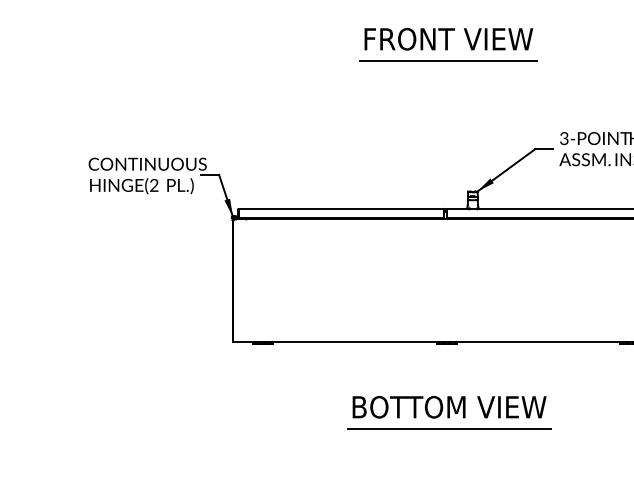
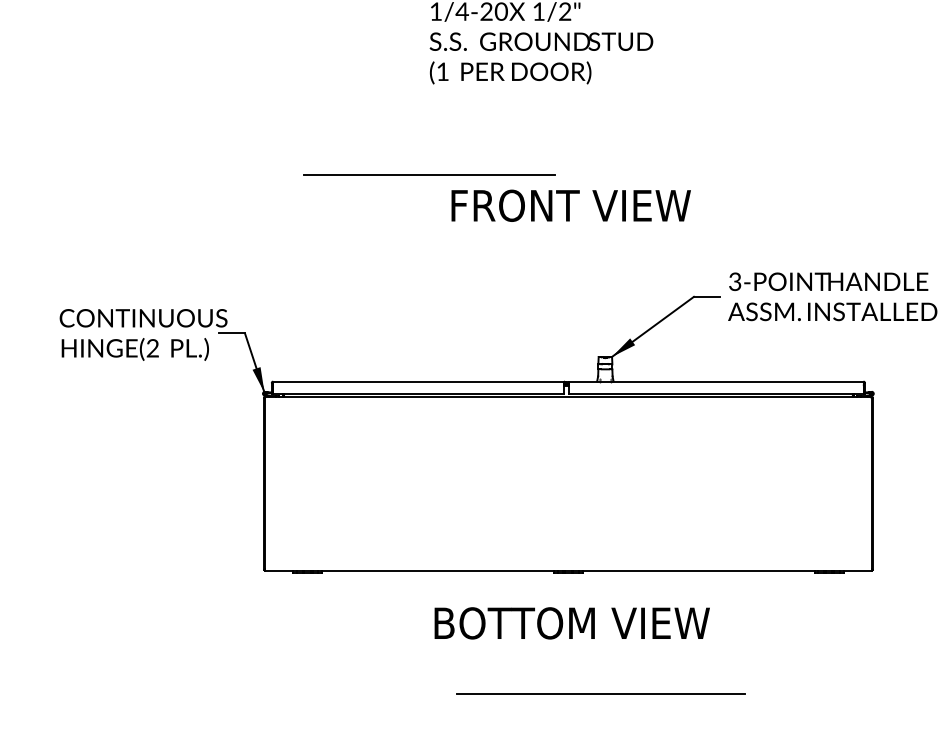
text: (448, 39) -> (570, 205), moved
line: (448, 60) -> (429, 174), moved
text: (449, 407) -> (571, 623), moved
line: (449, 428) -> (600, 693), moved

